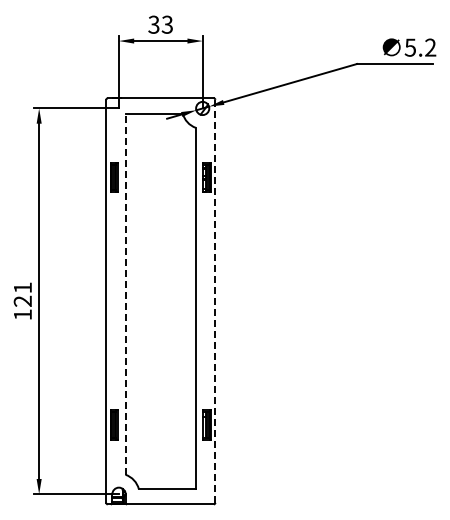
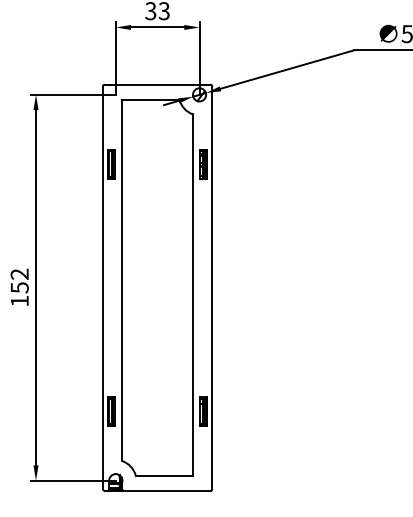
text: (22, 294) -> (19, 280), 121 -> 152
line: (125, 294) -> (122, 280), dashed -> solid
line: (215, 301) -> (212, 287), dashed -> solid

